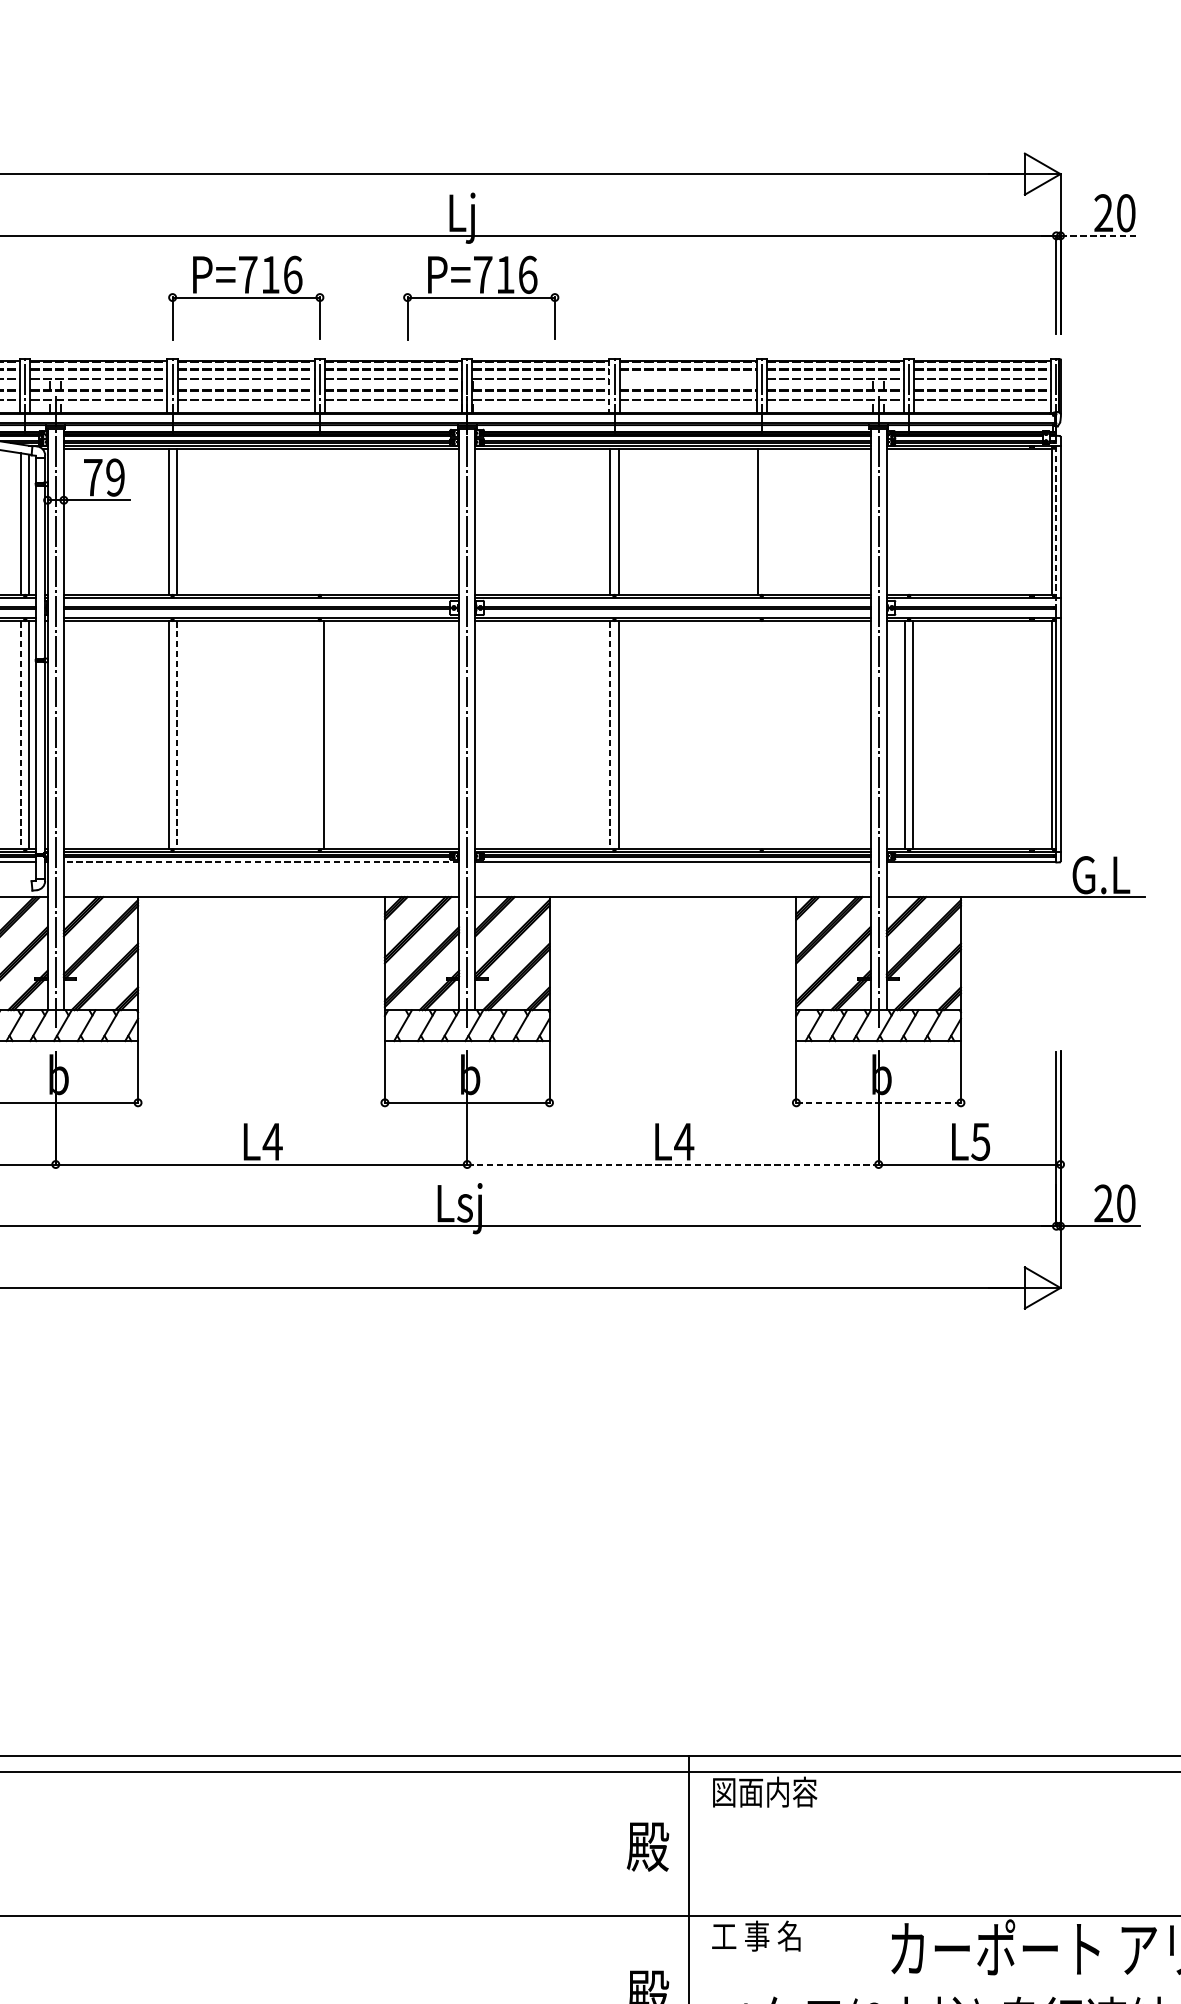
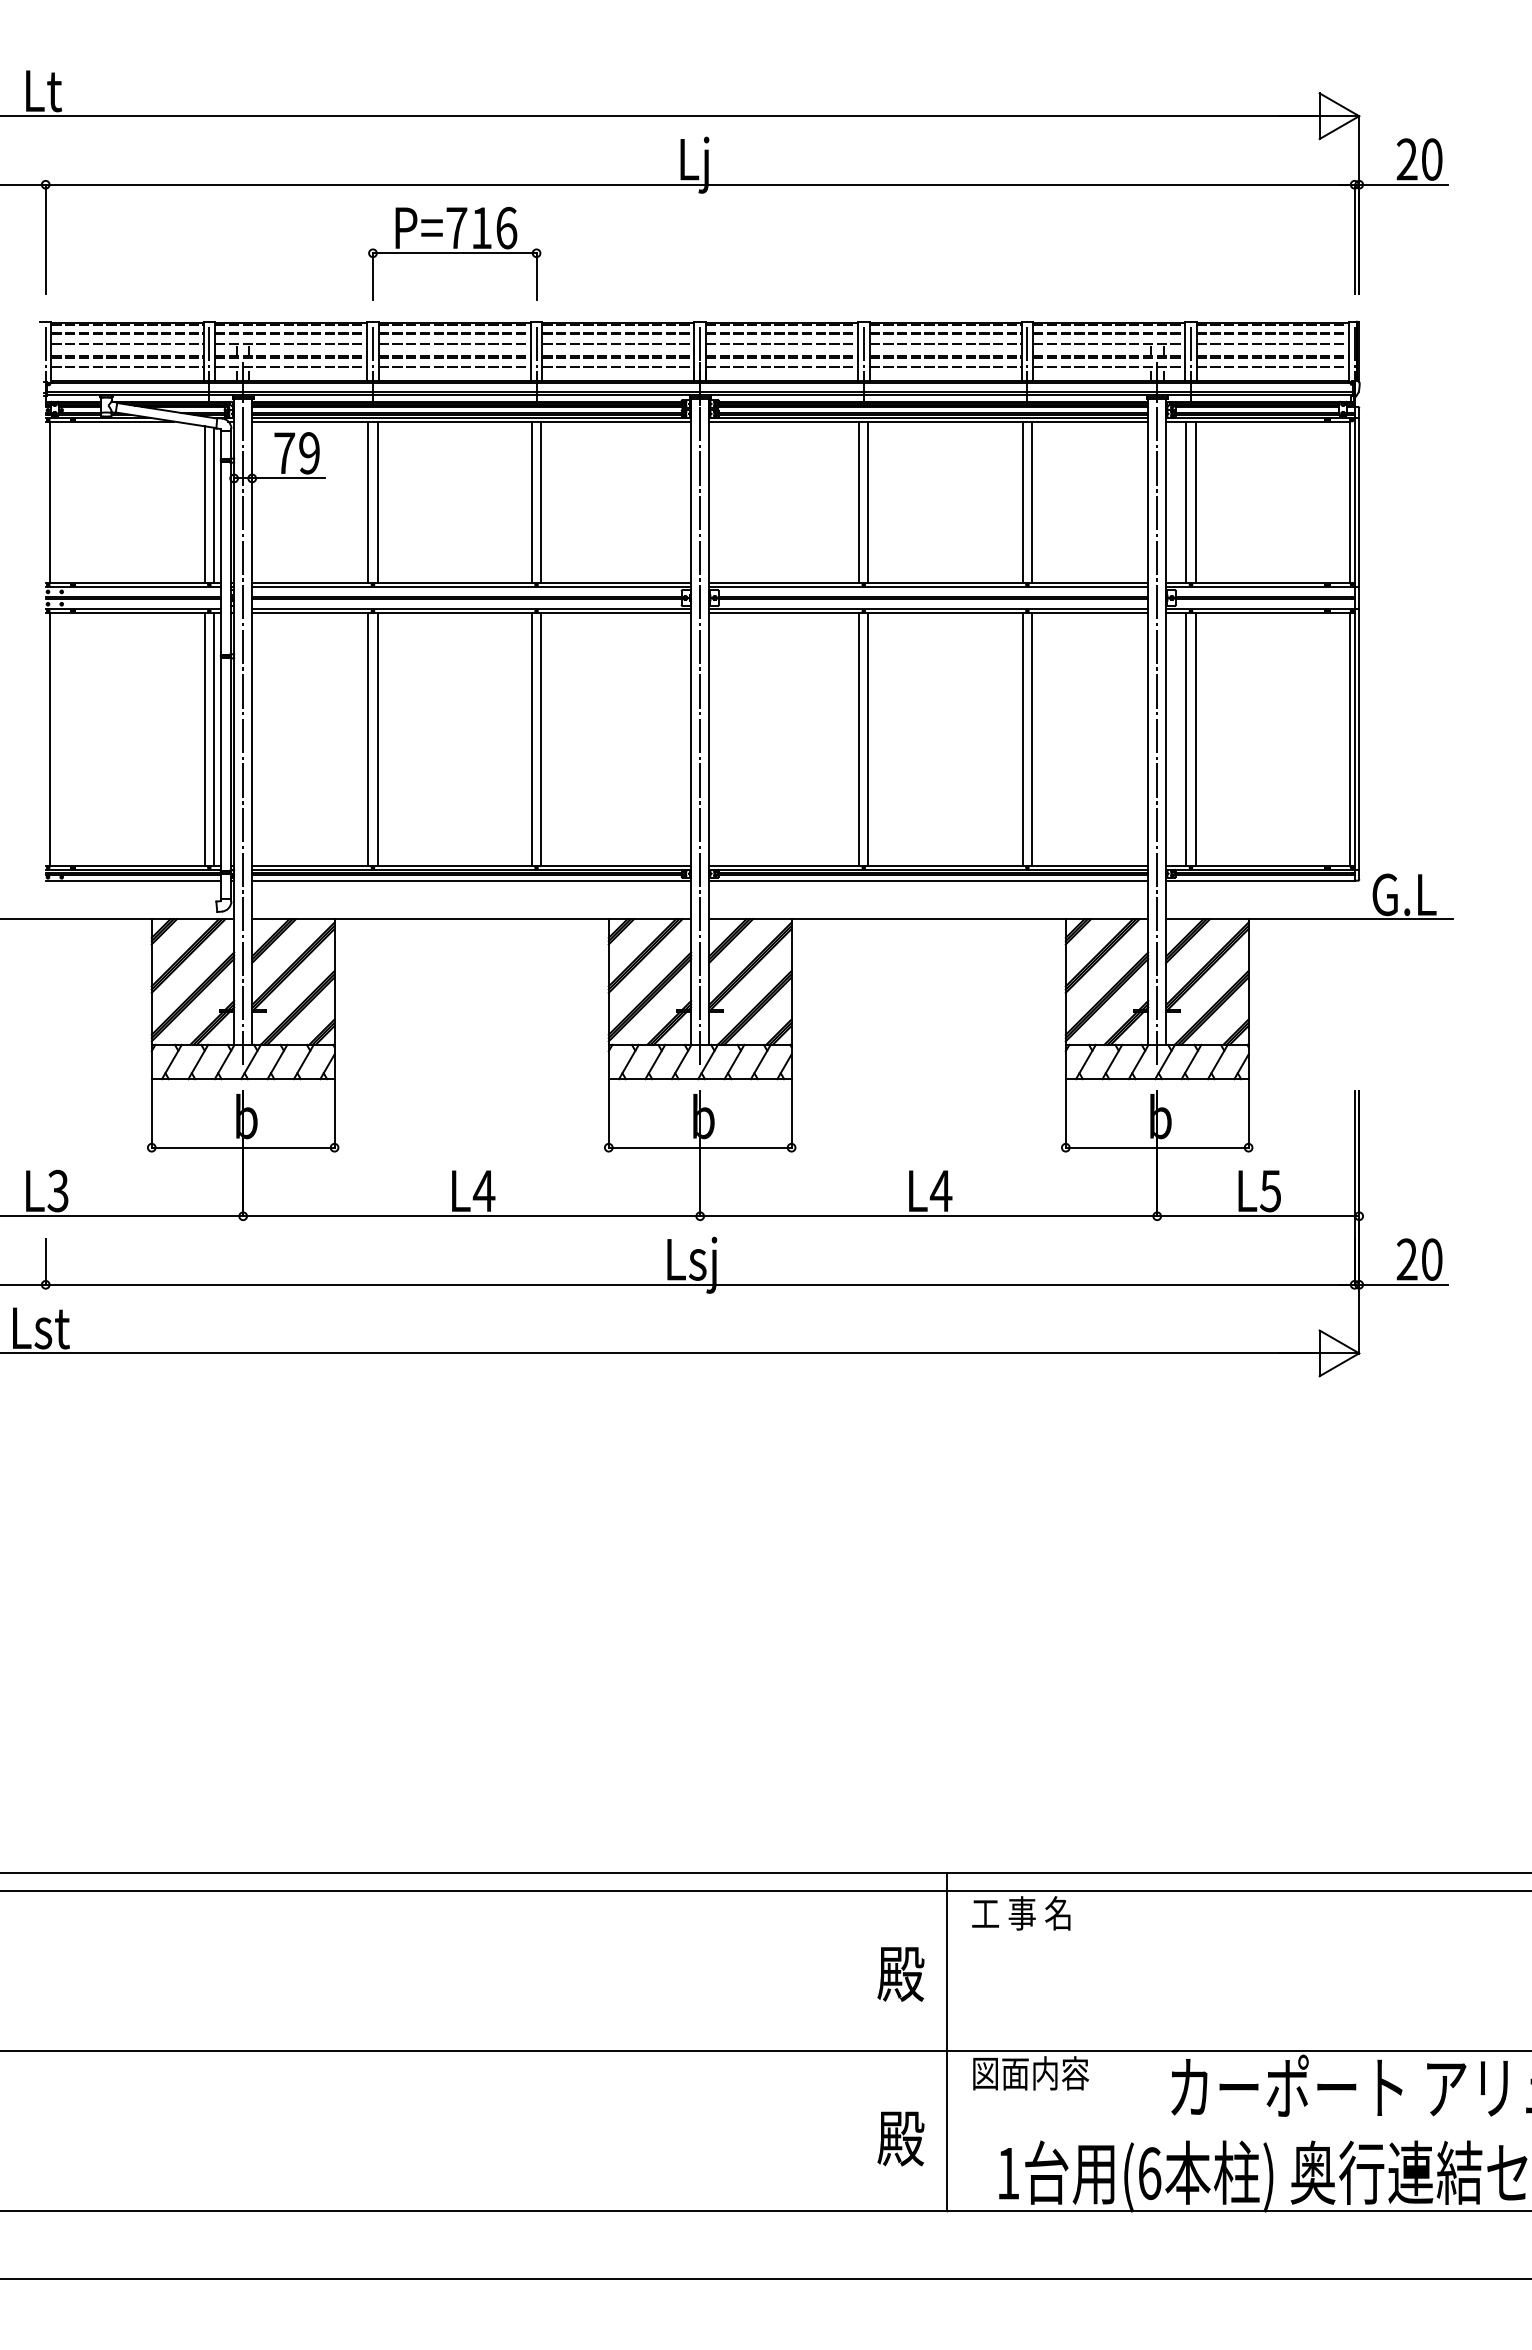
line: (1100, 235) -> (1403, 184), dashed -> solid
part: (481, 297) -> (715, 253), removed
line: (688, 378) -> (945, 343), added
line: (609, 385) -> (858, 351), dashed -> solid
line: (316, 521) -> (532, 502), added
line: (324, 521) -> (541, 502), added
line: (765, 521) -> (1031, 502), added
line: (905, 521) -> (1186, 502), added
line: (913, 521) -> (1195, 502), added
line: (1056, 521) -> (1354, 502), dashed -> solid
line: (20, 735) -> (204, 739), dashed -> solid
line: (176, 735) -> (377, 739), dashed -> solid
line: (316, 735) -> (532, 739), added
line: (610, 735) -> (859, 739), dashed -> solid
line: (757, 735) -> (1022, 739), added
line: (765, 735) -> (1031, 739), added
line: (261, 862) -> (471, 880), dashed -> solid
line: (878, 1102) -> (1156, 1147), dashed -> solid
line: (672, 1164) -> (928, 1216), dashed -> solid
text: (764, 1792) -> (1030, 1913), 図面内容 -> 工 事 名
text: (764, 1936) -> (1030, 2073), 工 事 名 -> 図面内容

